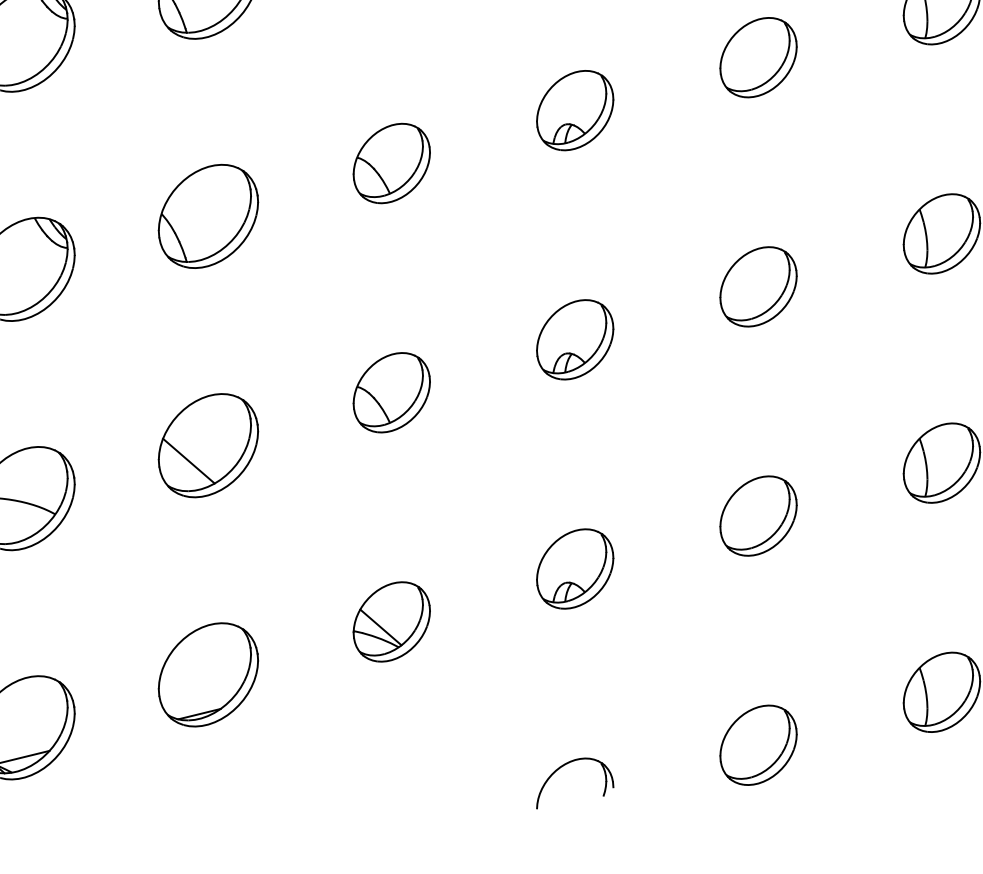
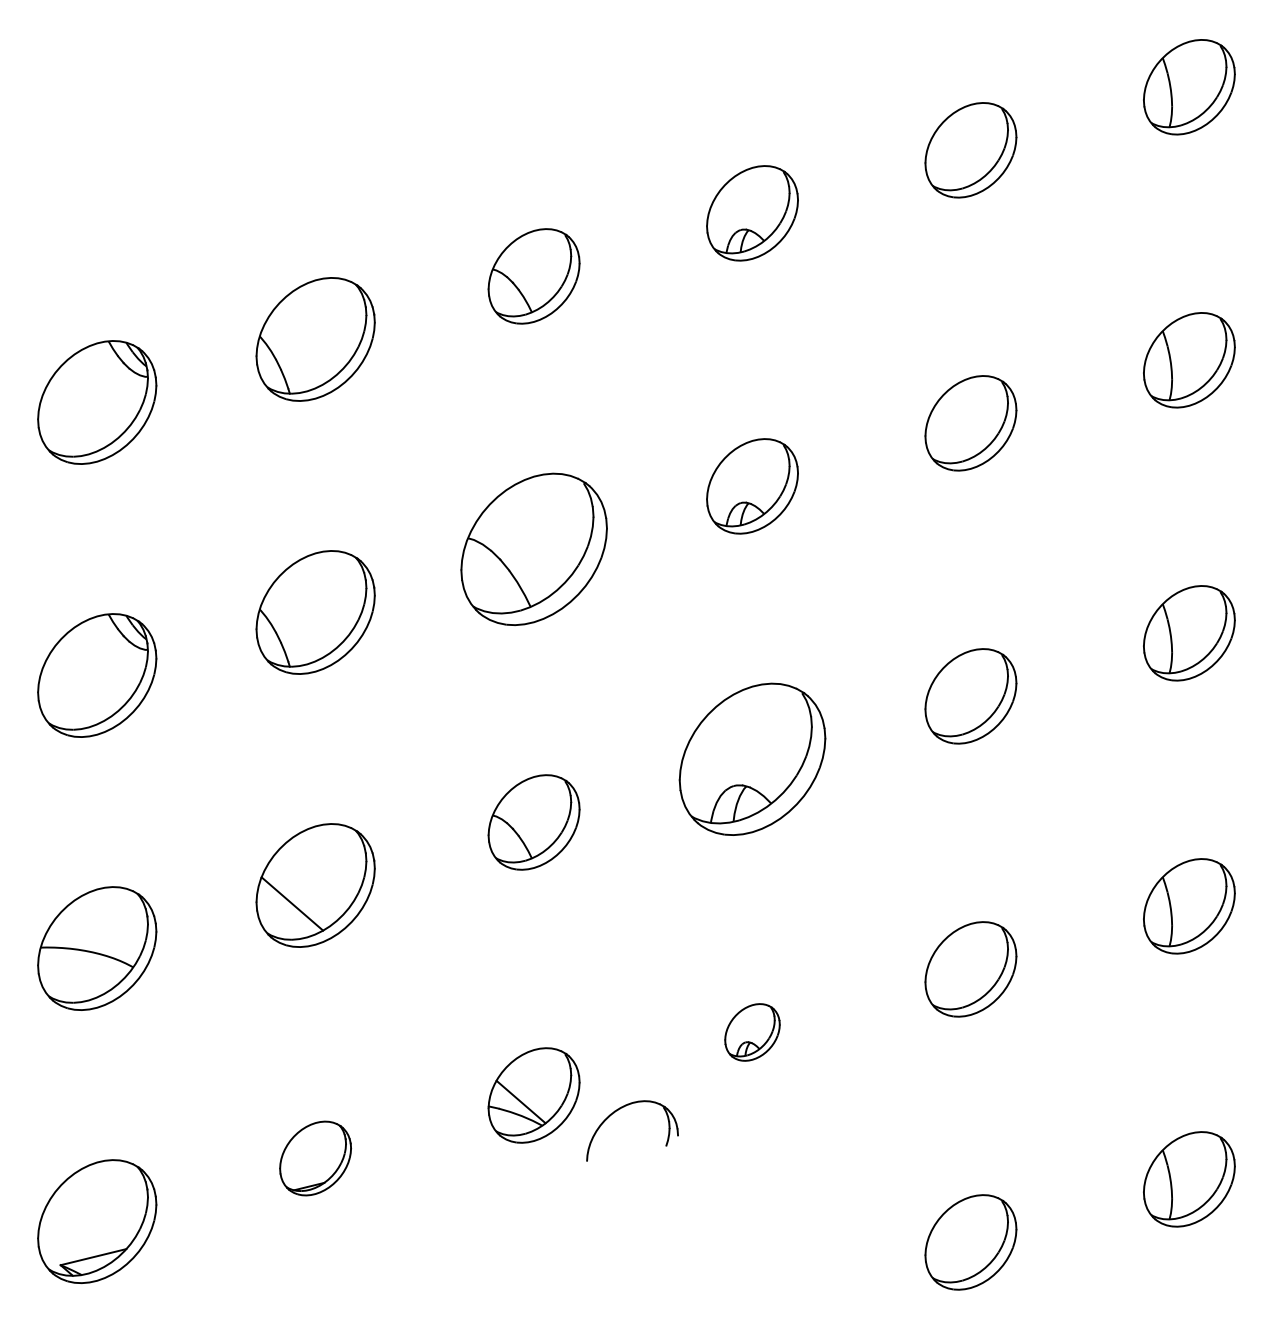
part: (391, 163) -> (533, 549), size x1.6
part: (575, 339) -> (752, 759), size x1.6
part: (575, 569) -> (752, 1032), size x0.6
part: (208, 674) -> (315, 1158), size x0.6
part: (566, 764) -> (622, 1108), moved

